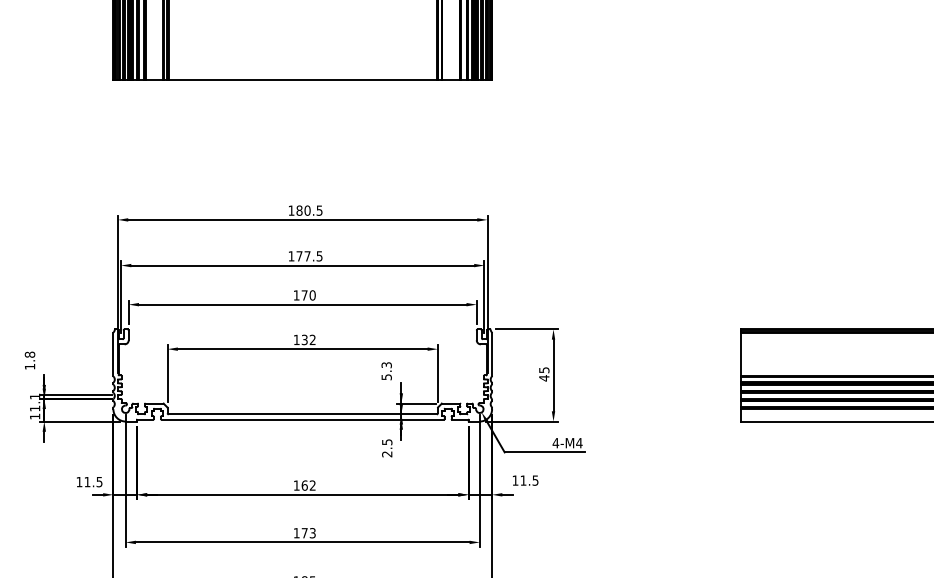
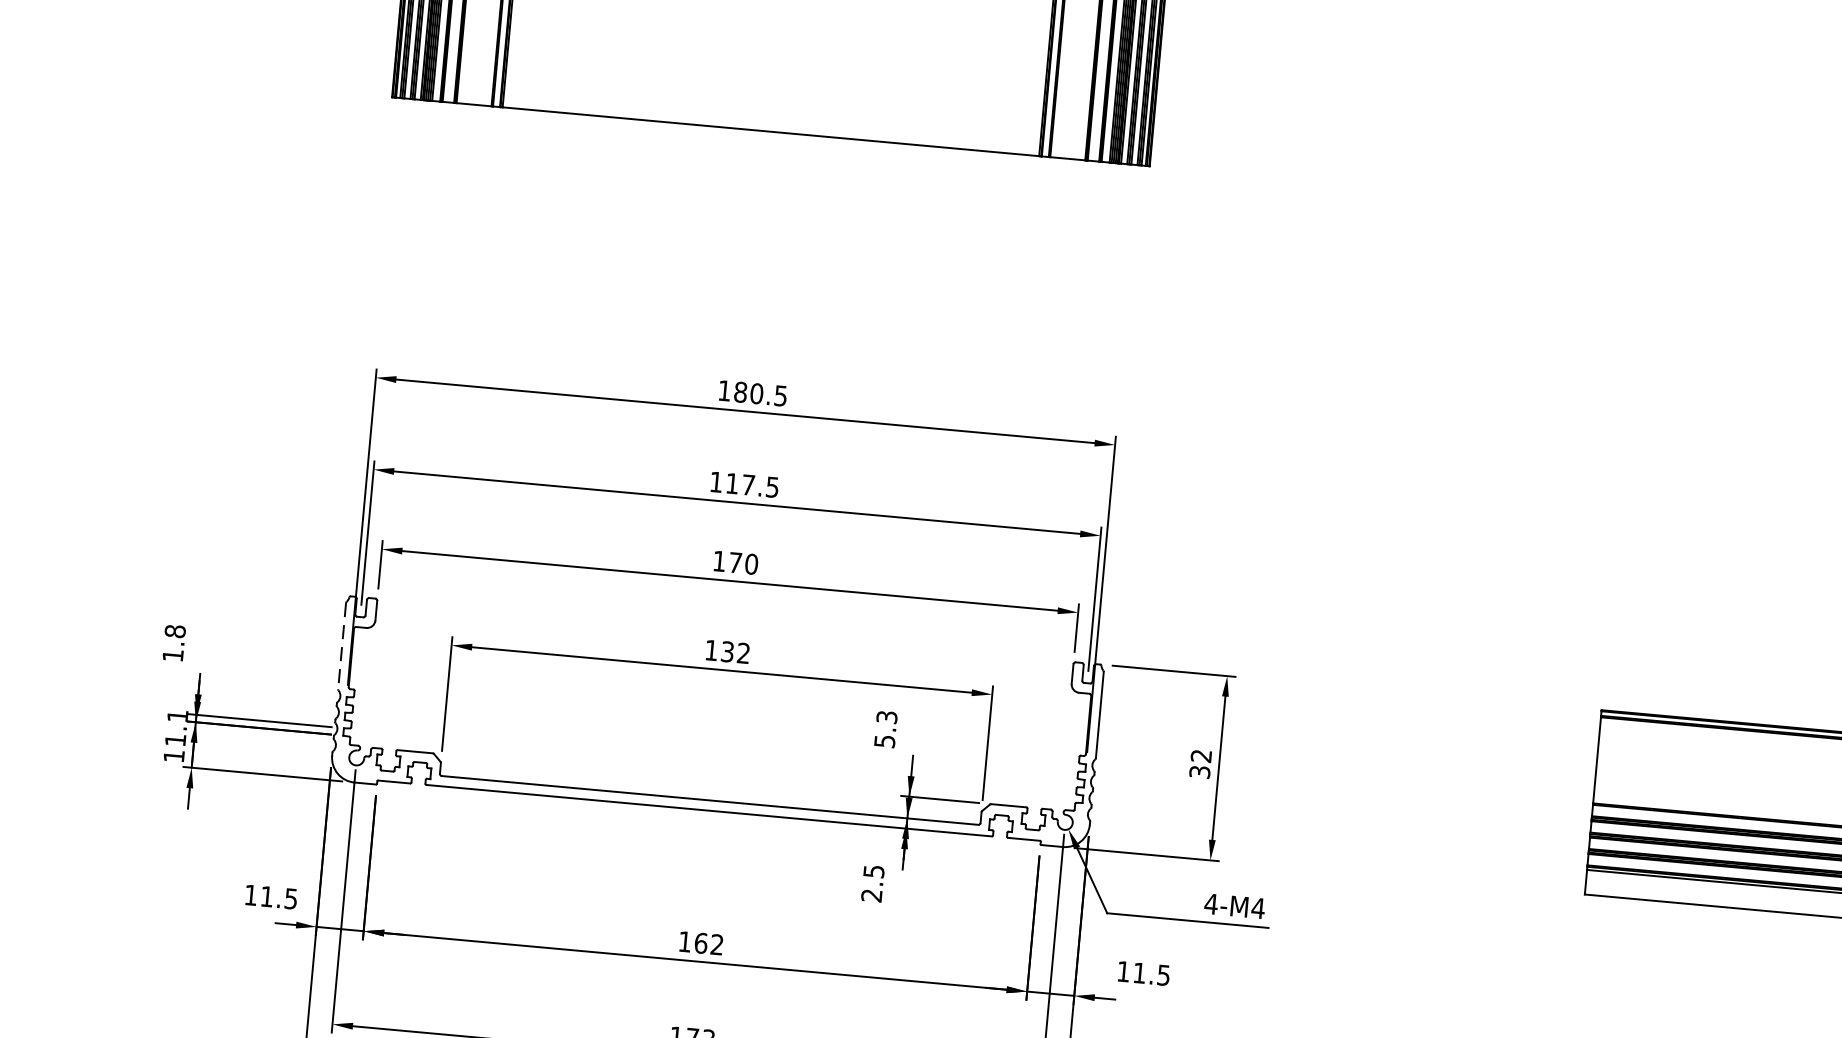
text: (299, 256) -> (732, 483), 177.5 -> 117.5
line: (113, 354) -> (342, 646), solid -> dashed
text: (544, 374) -> (1201, 764), 45 -> 32

